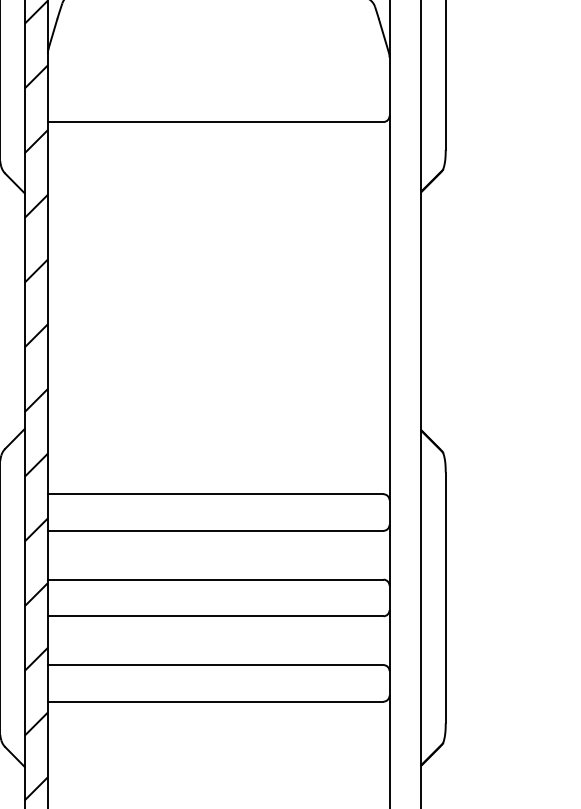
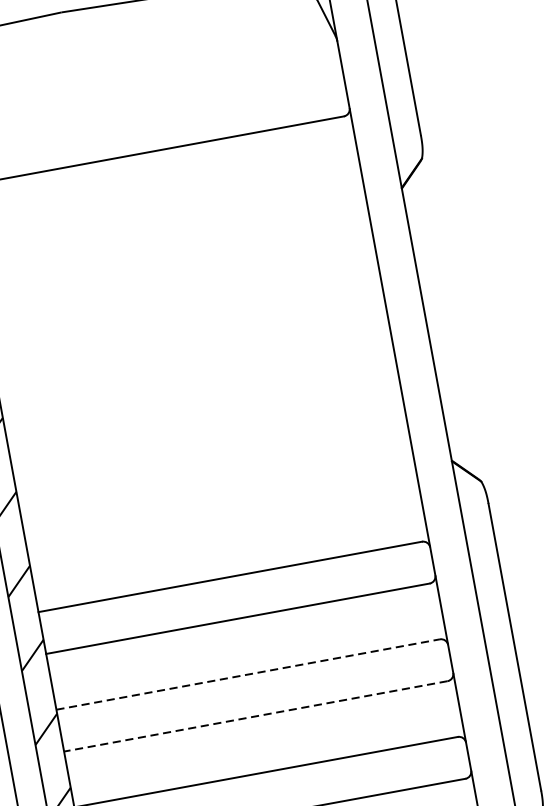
line: (215, 579) -> (247, 674), solid -> dashed
line: (215, 616) -> (255, 716), solid -> dashed

